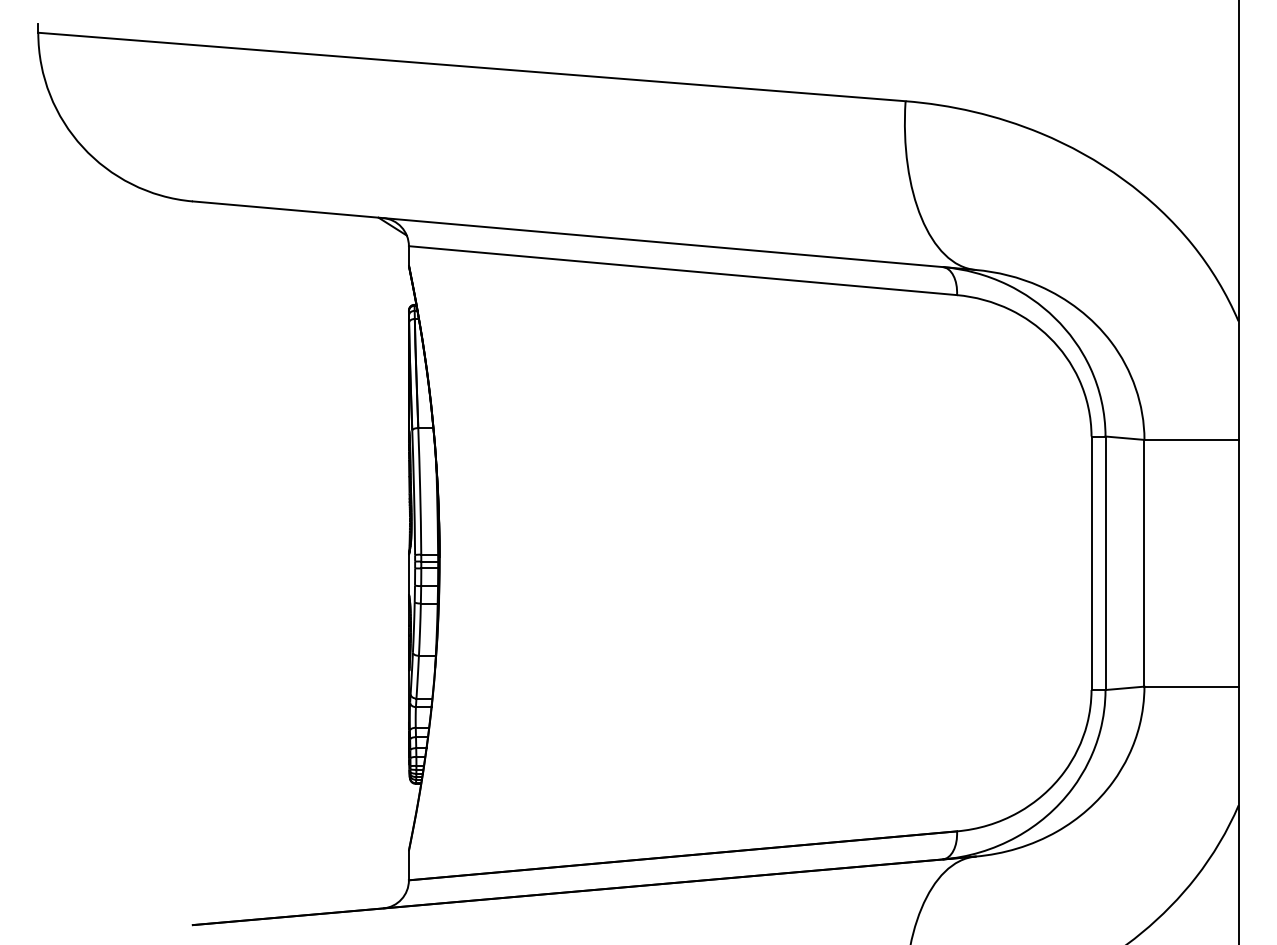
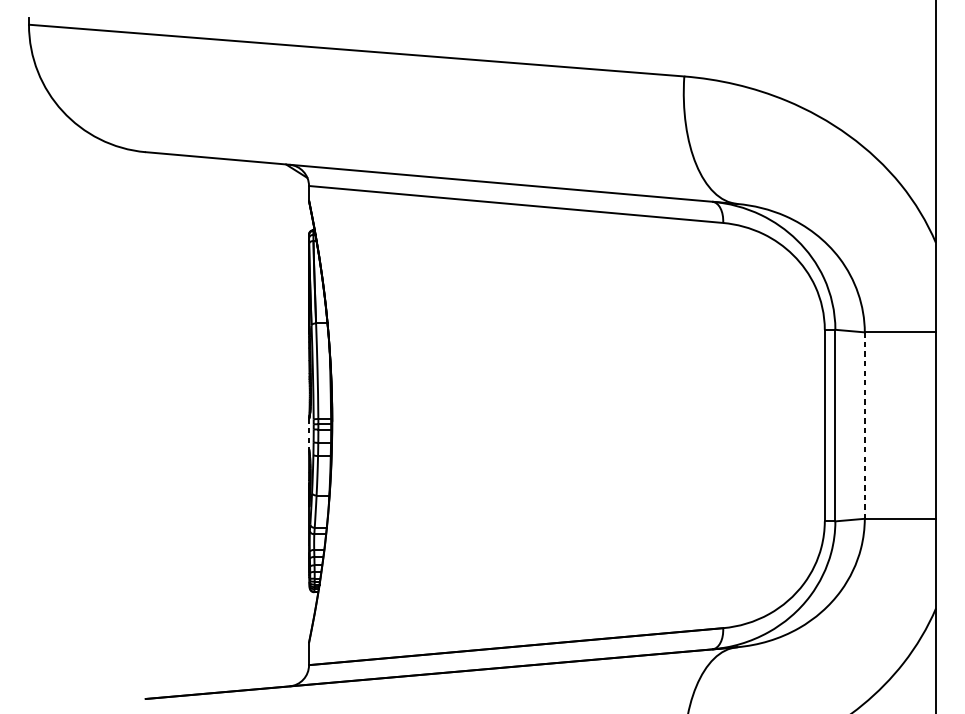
line: (1144, 563) -> (864, 425), solid -> dashed
line: (408, 575) -> (308, 434), solid -> dashed

